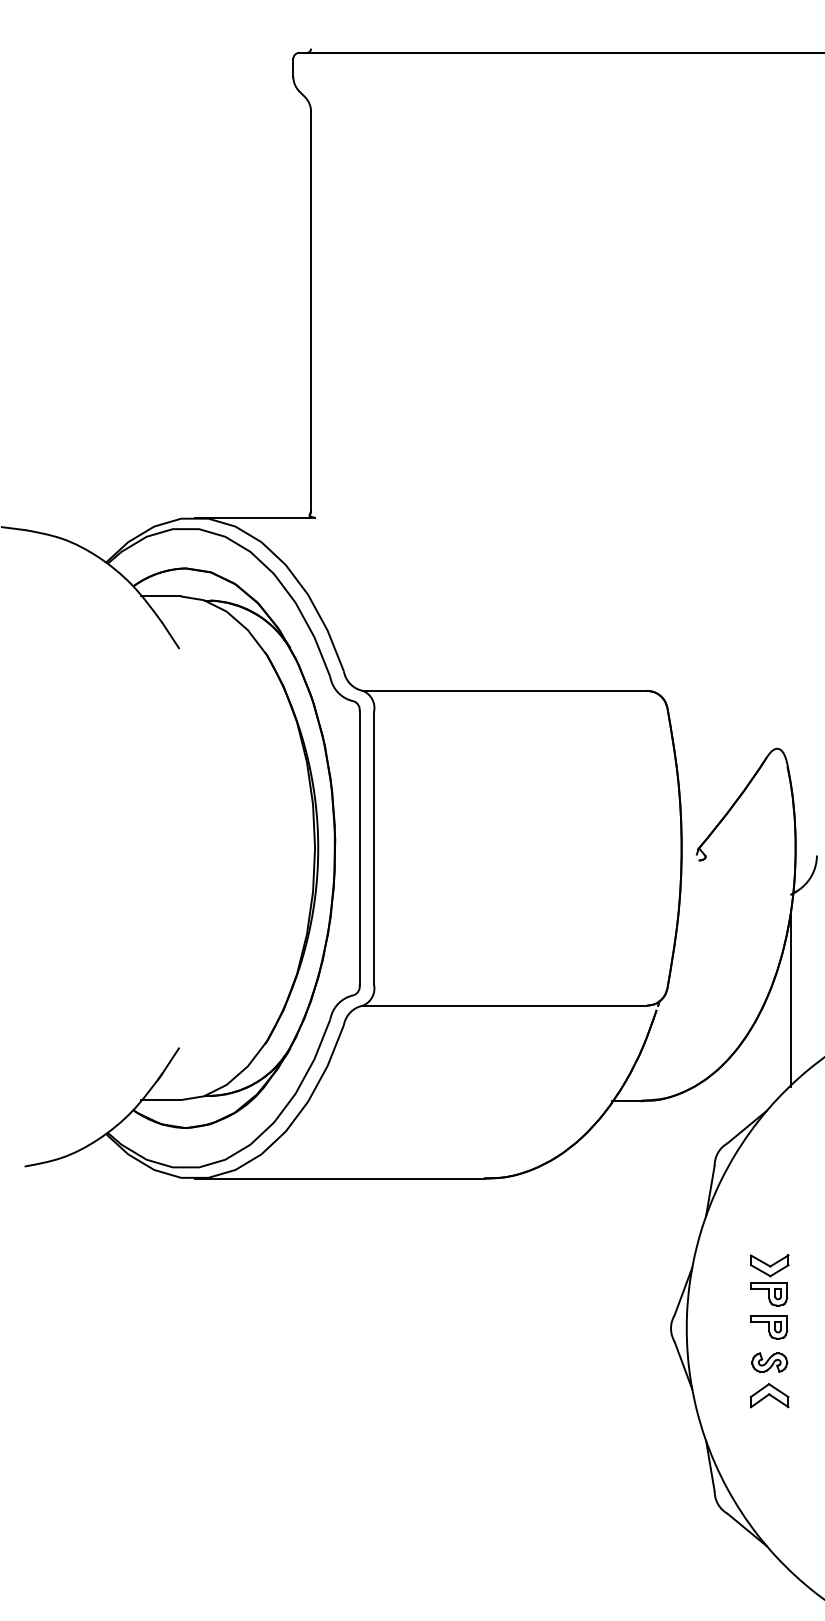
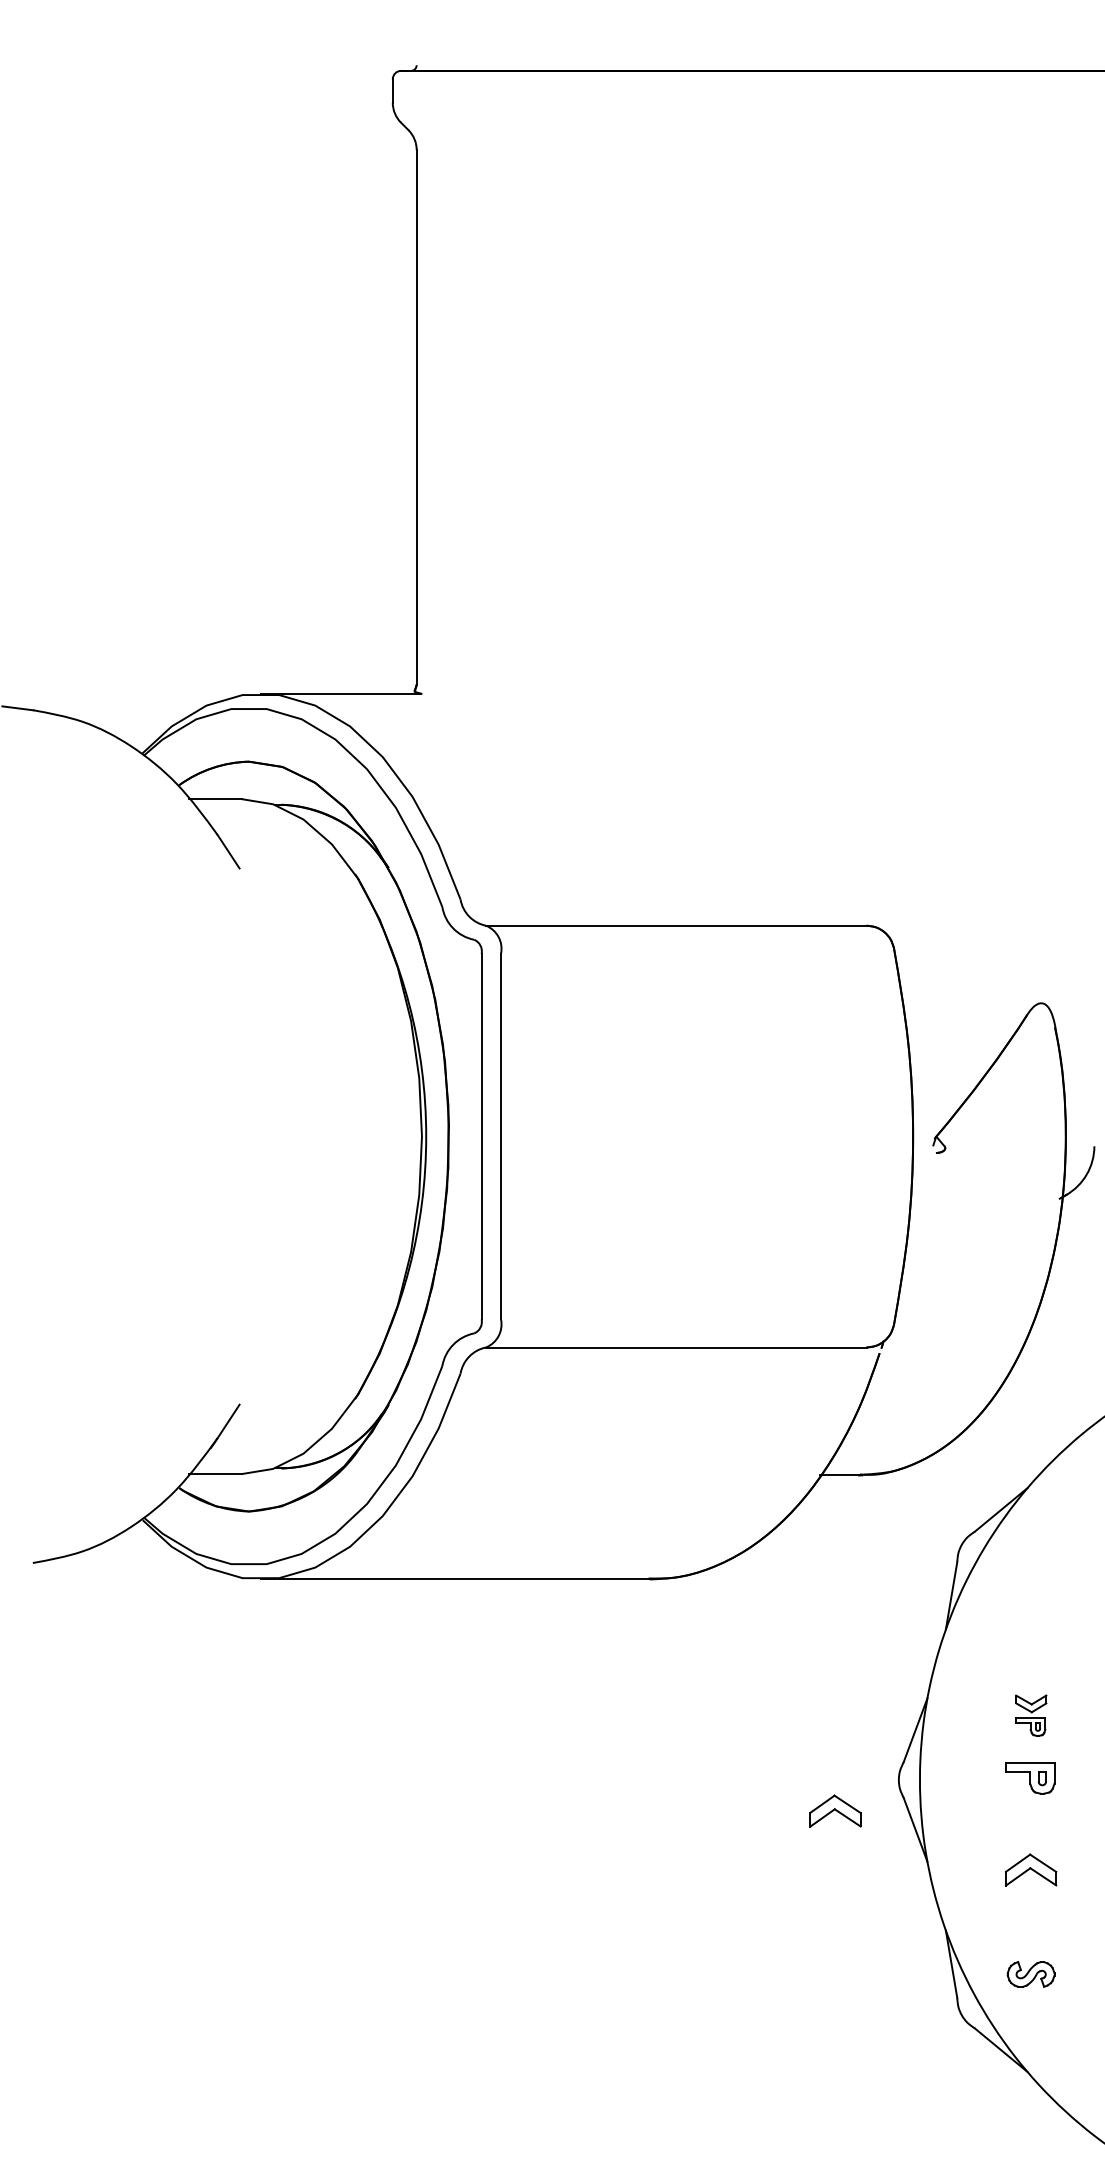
line: (790, 999) -> (1058, 1339), removed
part: (769, 1280) -> (1030, 1715), size x0.6
part: (623, 1351) -> (835, 1810), added
part: (769, 1362) -> (1030, 1974), moved

